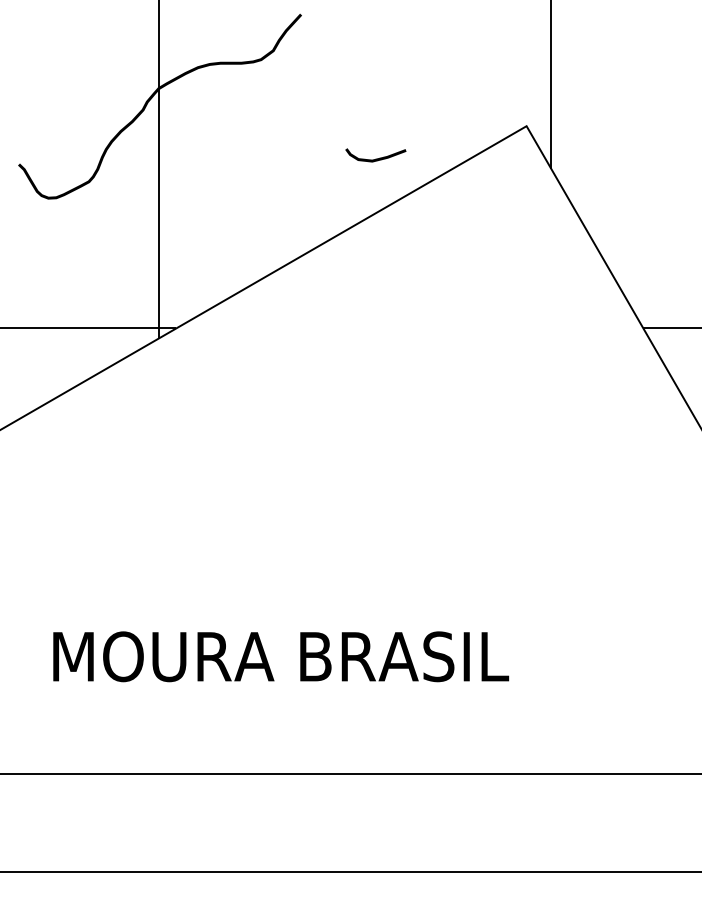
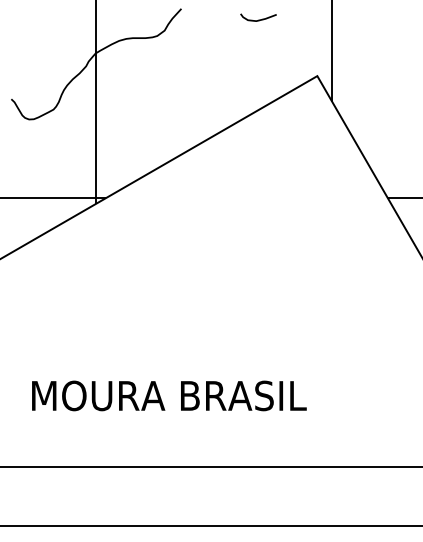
curve: (375, 158) -> (258, 19), moved

